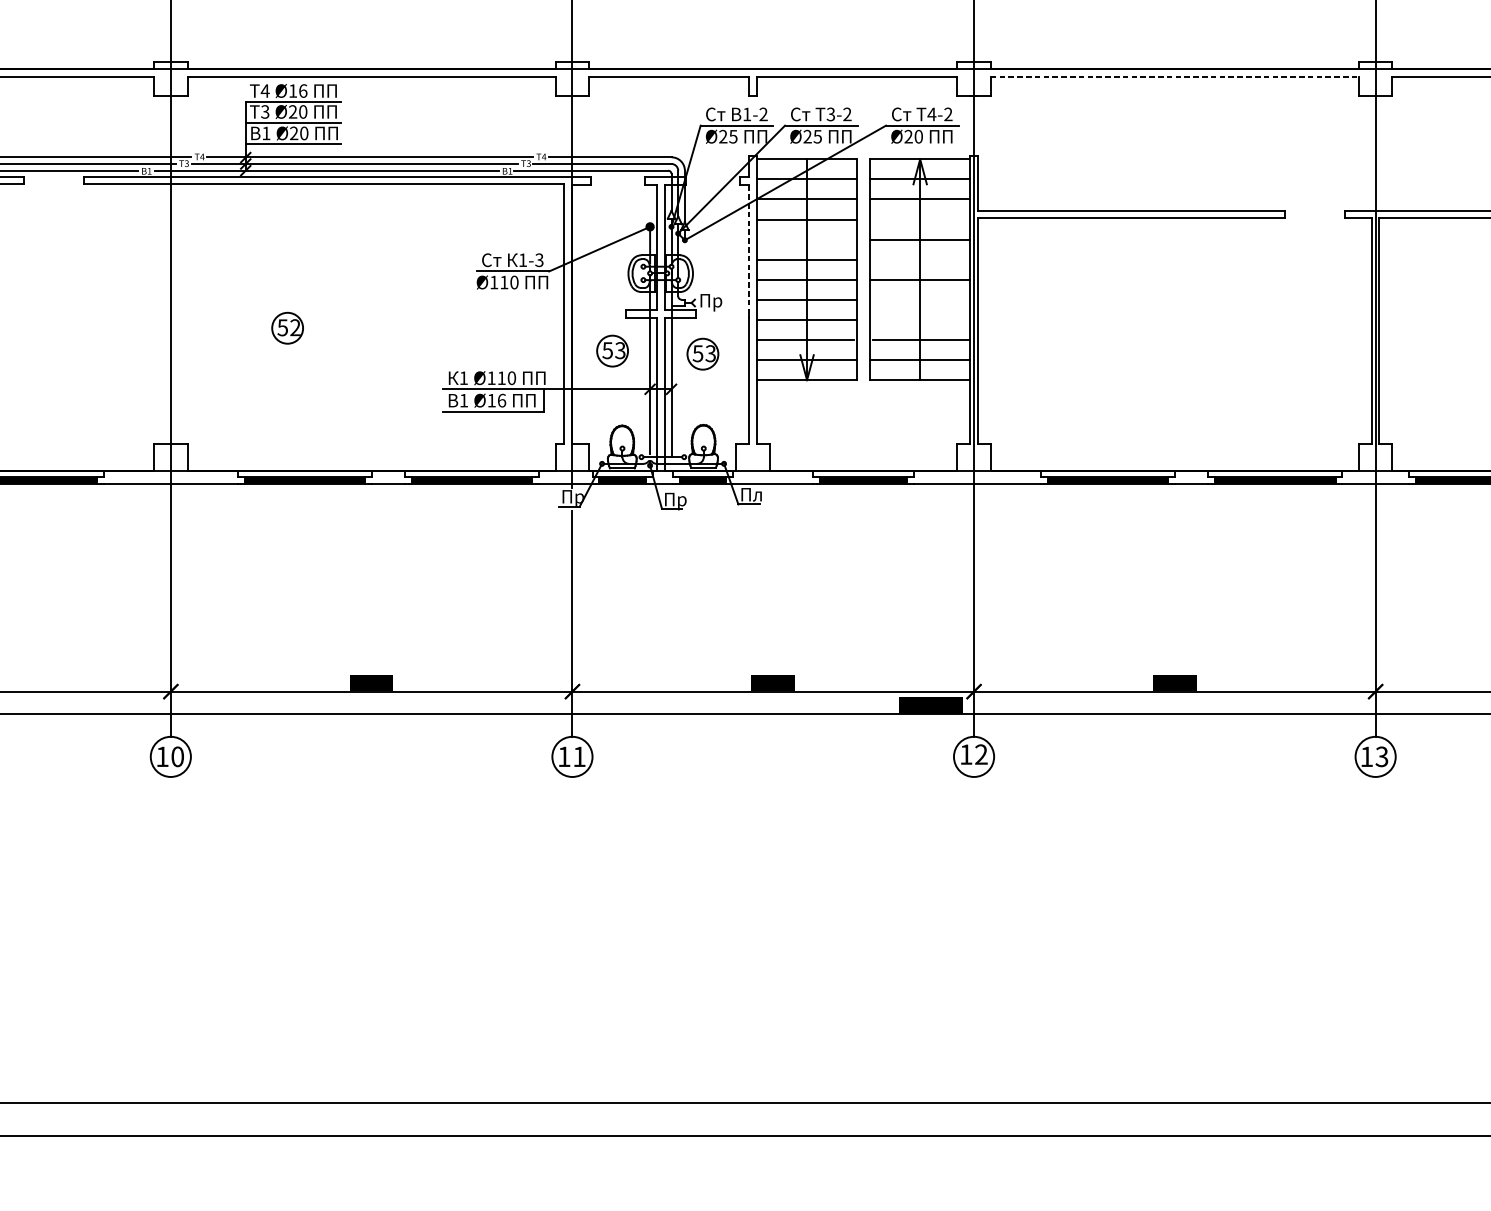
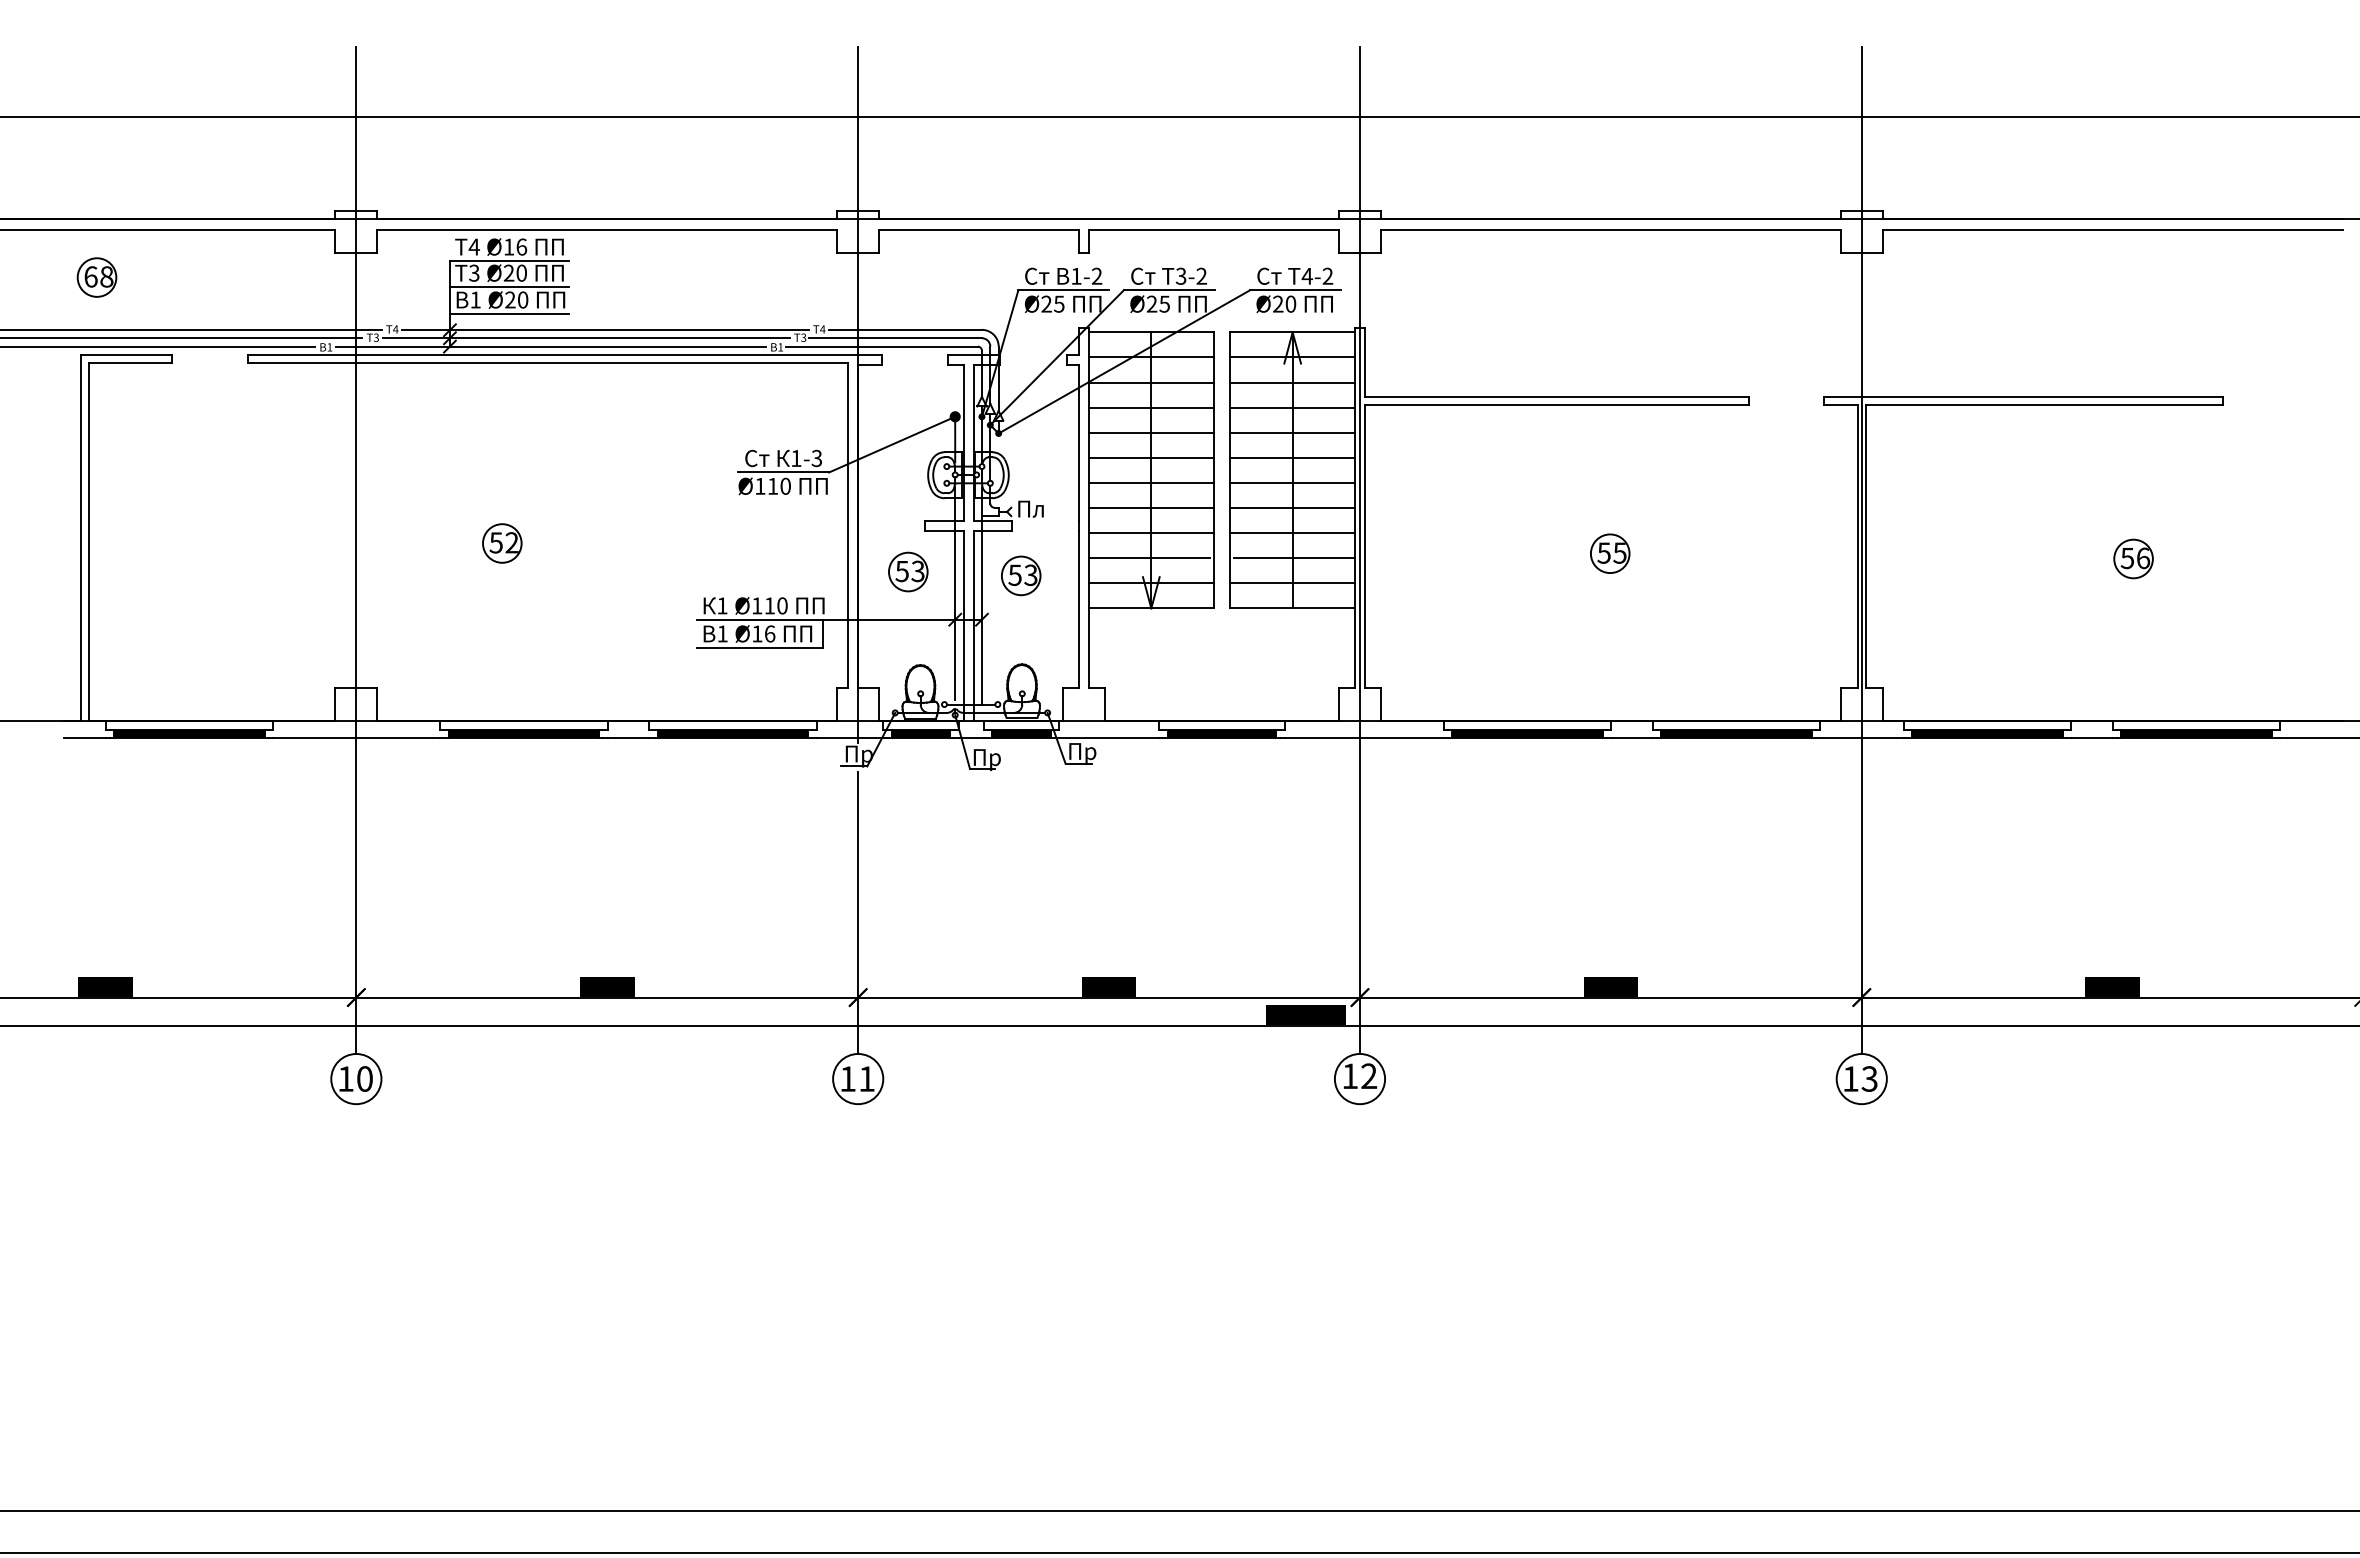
line: (1174, 76) -> (1610, 229), dashed -> solid
line: (920, 219) -> (1292, 407), added
line: (807, 239) -> (1151, 432), added
line: (748, 247) -> (1078, 442), dashed -> solid
line: (920, 259) -> (1292, 457), added
line: (920, 300) -> (1292, 508), added
text: (716, 304) -> (1038, 513), Пр -> Пл
line: (920, 320) -> (1292, 533), added
part: (1174, 336) -> (1610, 553), added
text: (757, 497) -> (1089, 754), Пл -> Пр

